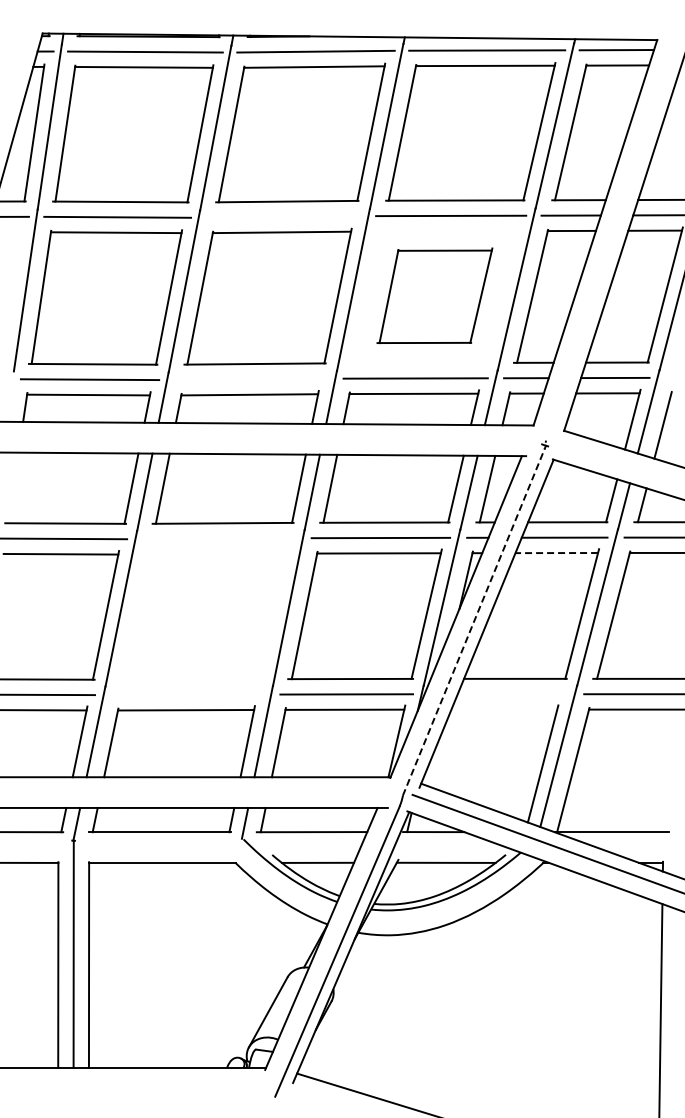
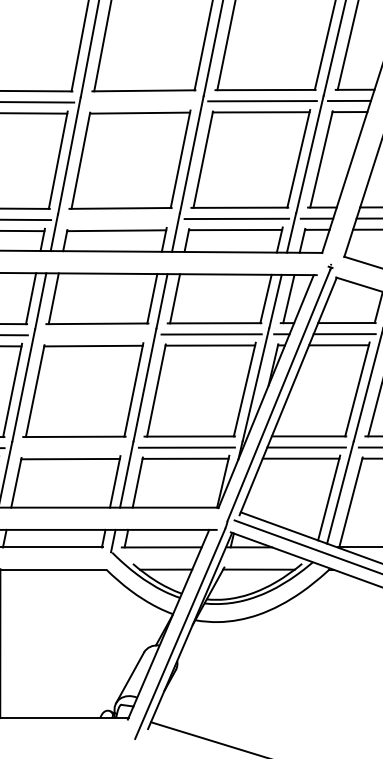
part: (434, 295) -> (250, 158), size x1.43
line: (556, 553) -> (338, 345), dashed -> solid
part: (203, 614) -> (83, 389), added
line: (473, 621) -> (278, 394), dashed -> solid
line: (511, 694) -> (306, 447), added
line: (504, 709) -> (301, 458), added

